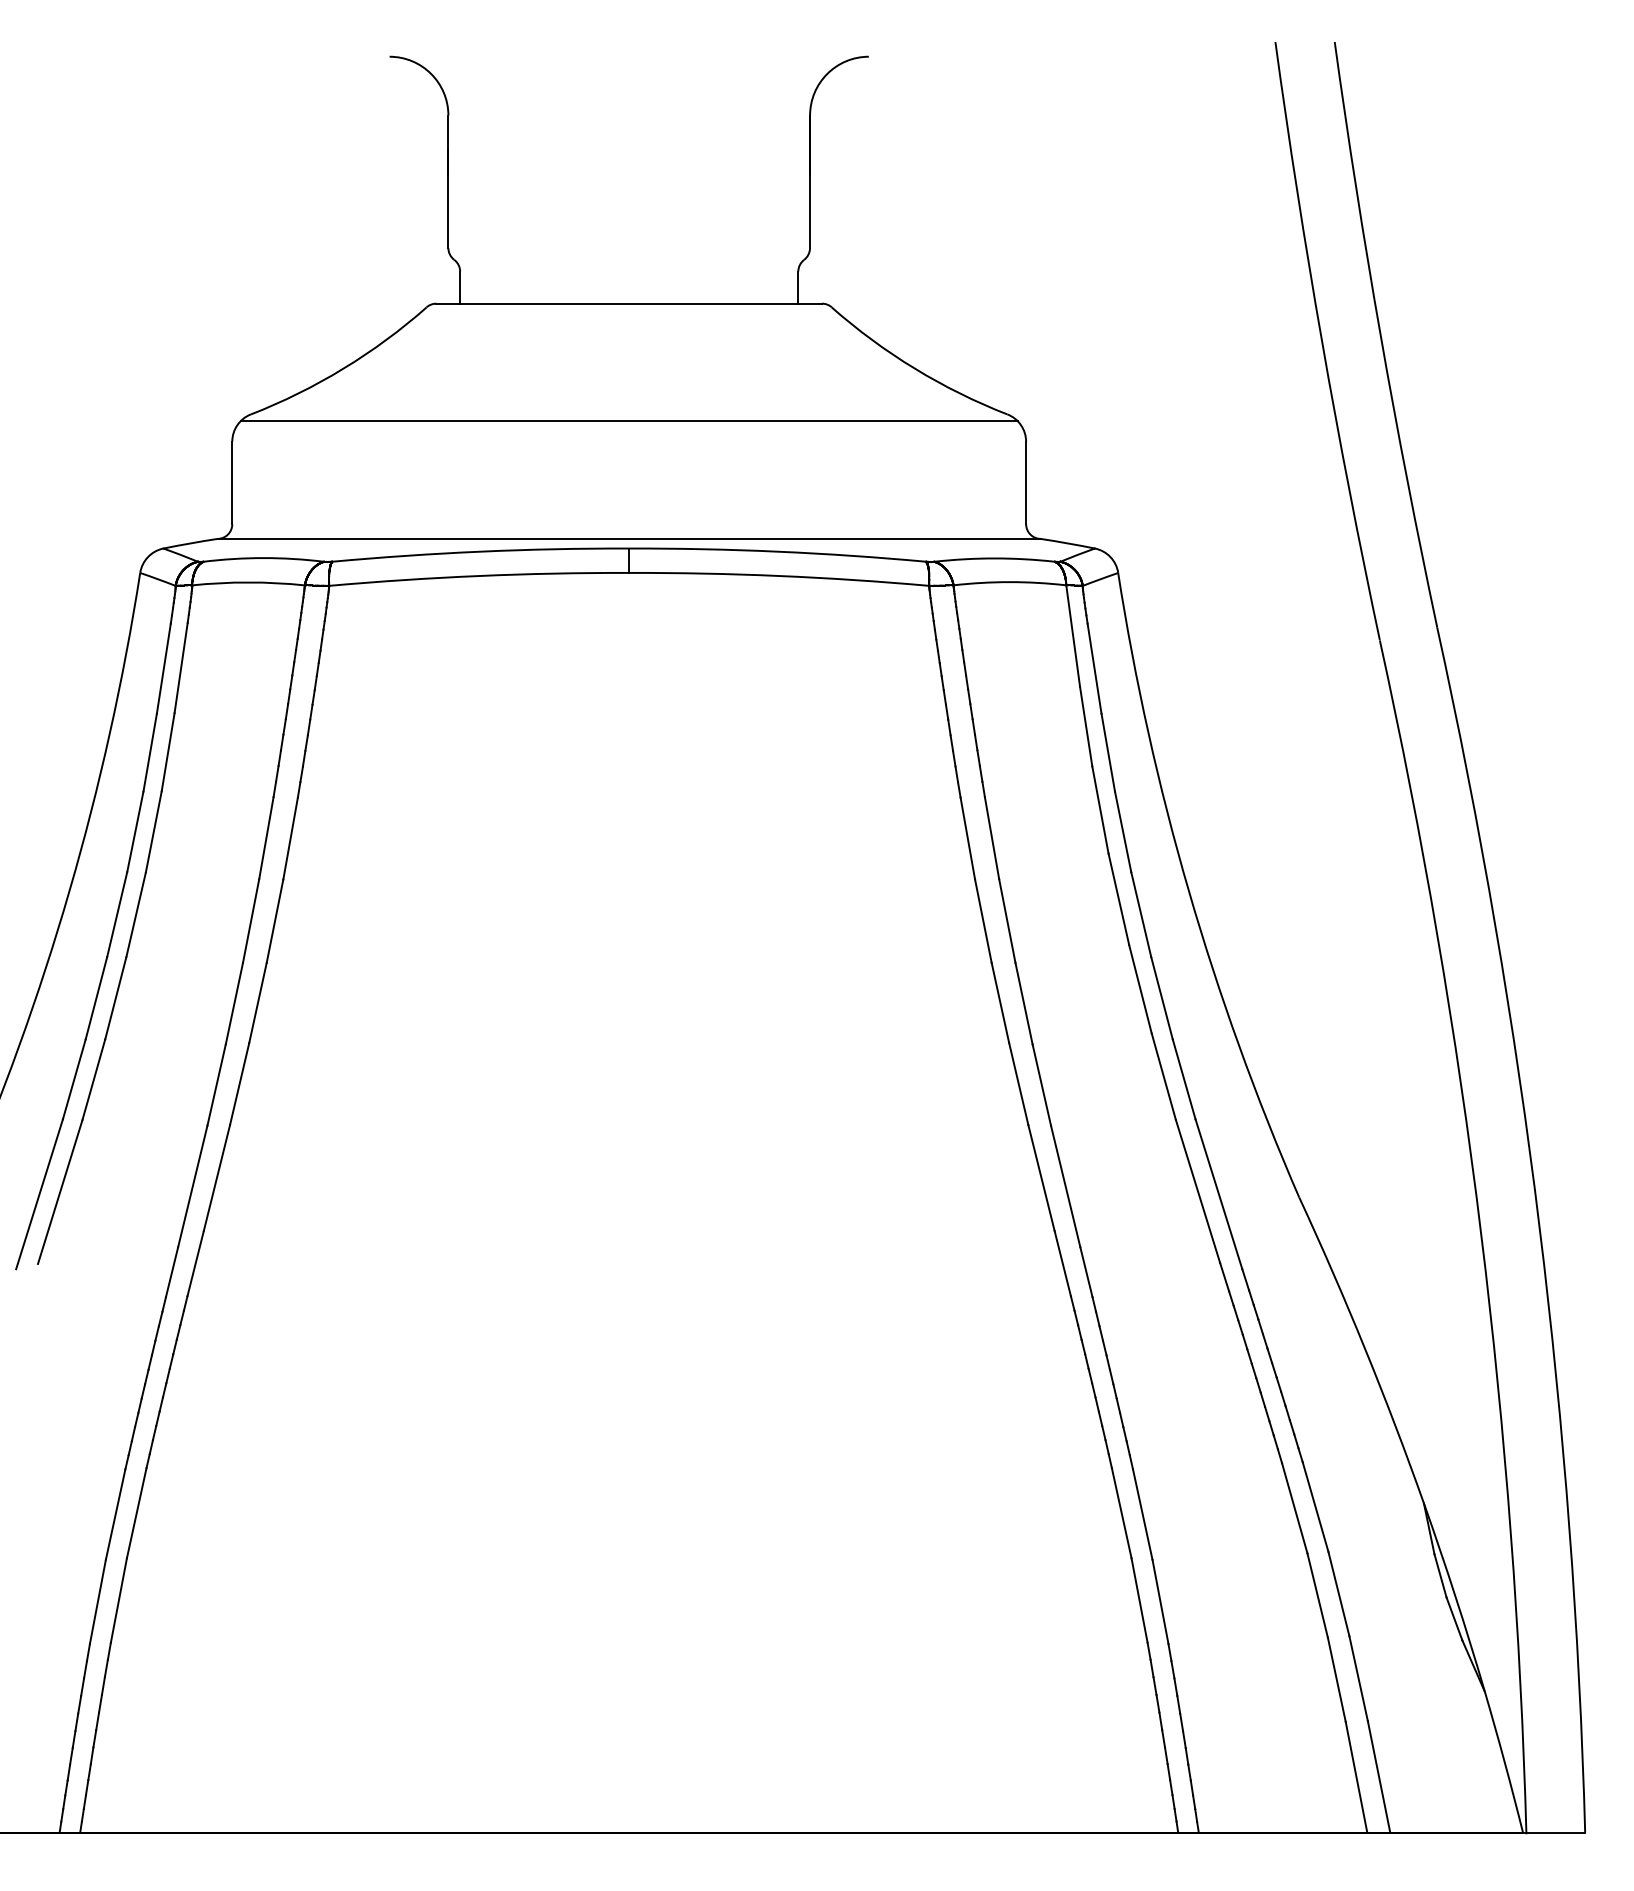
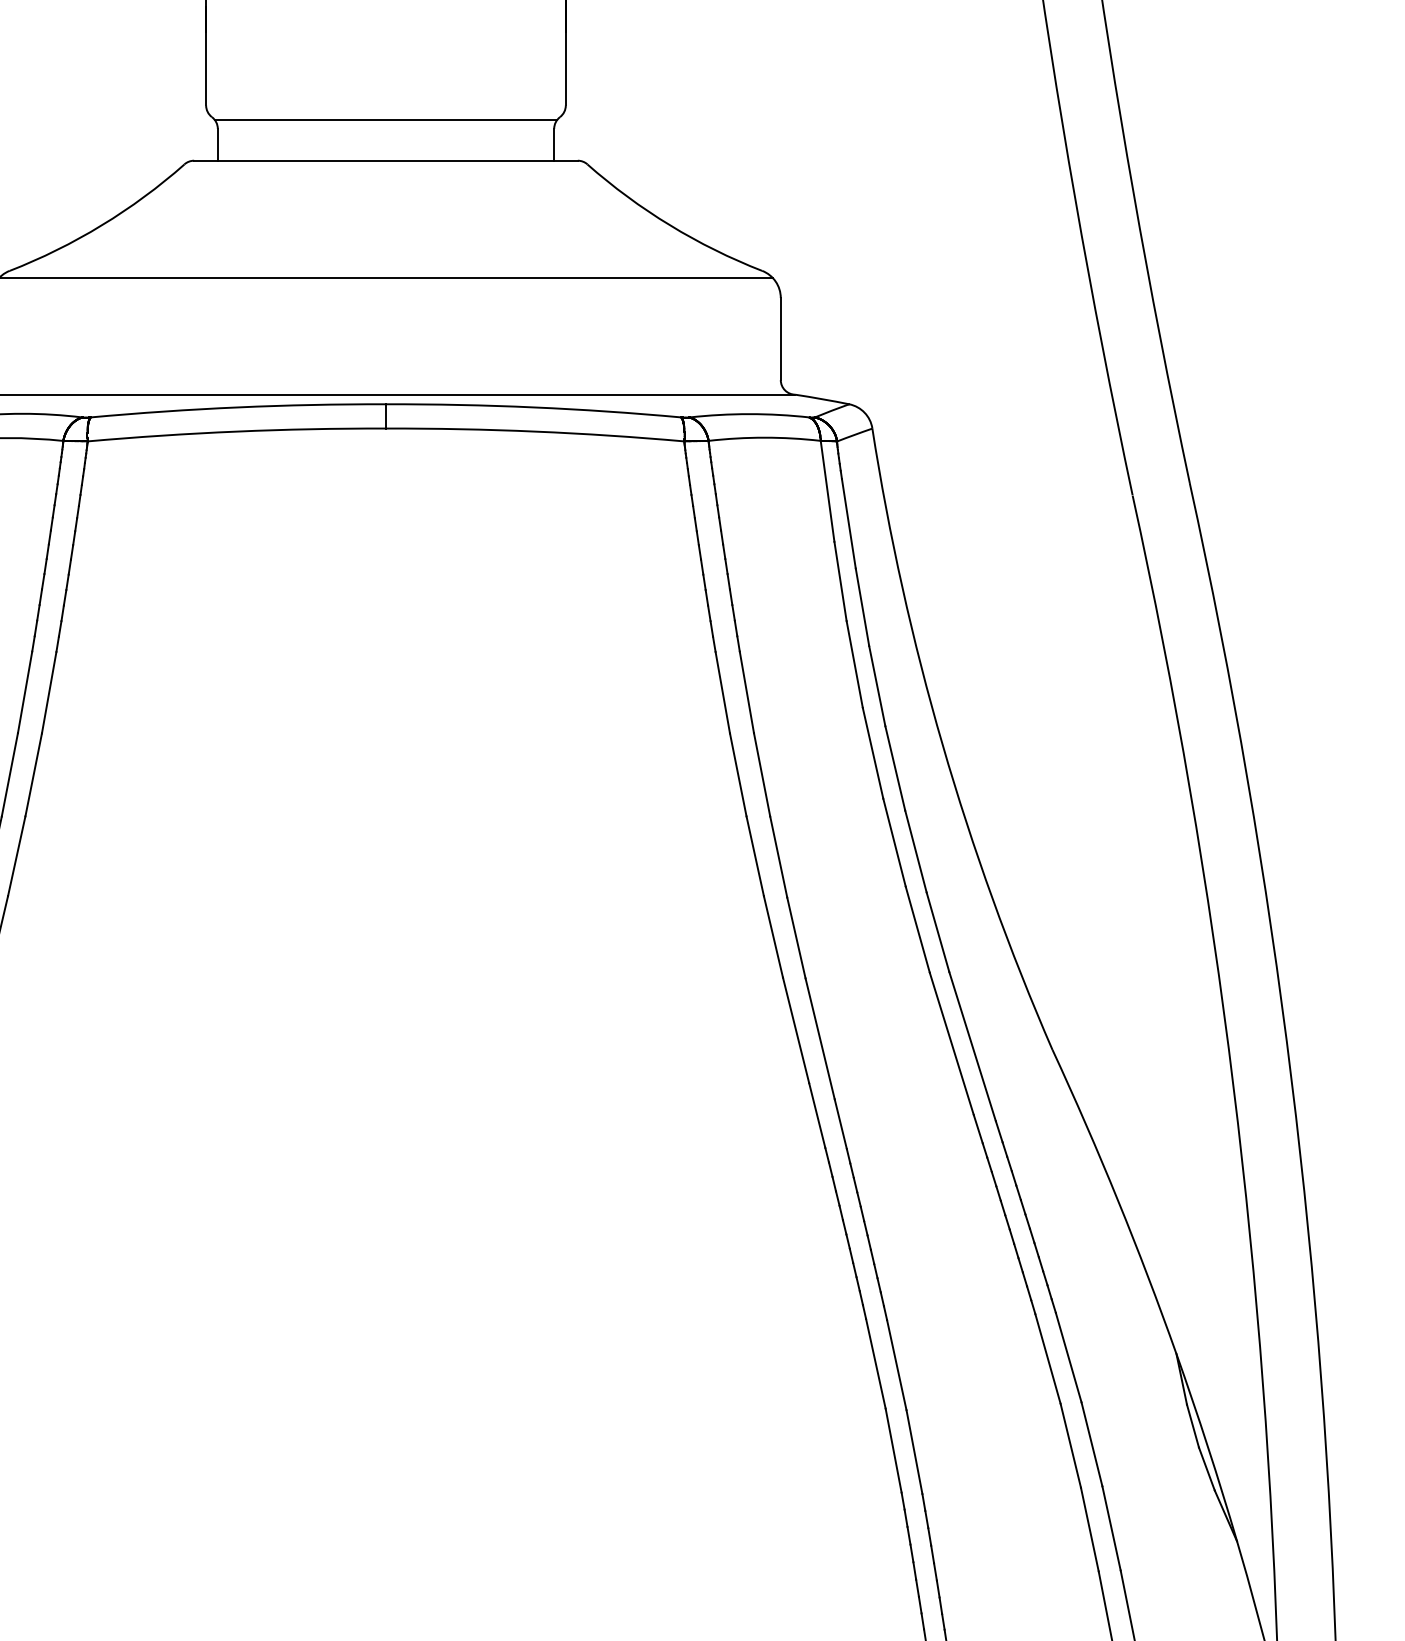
line: (628, 262) -> (385, 119), added

